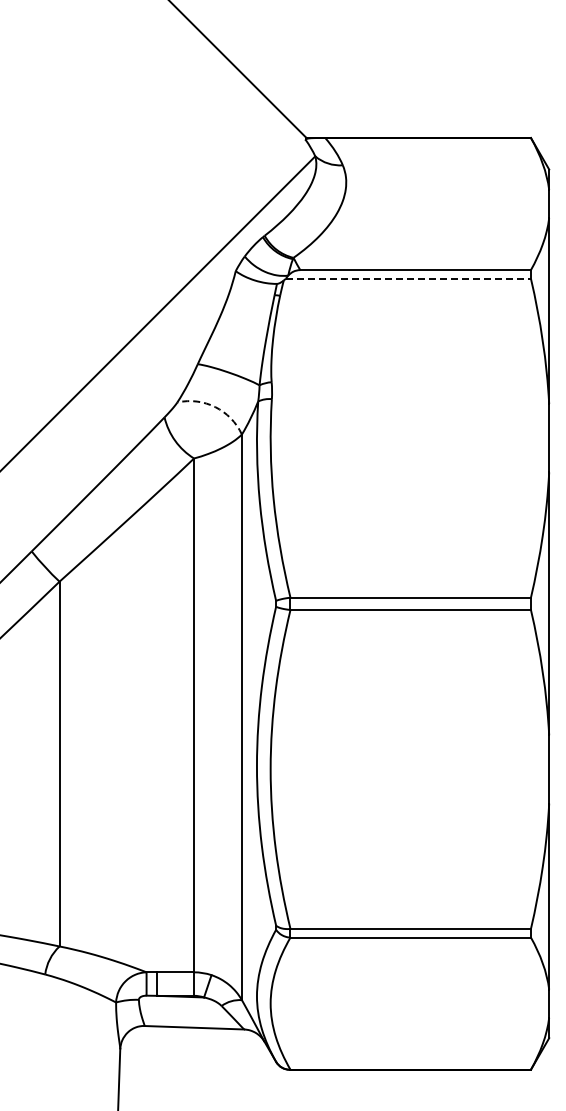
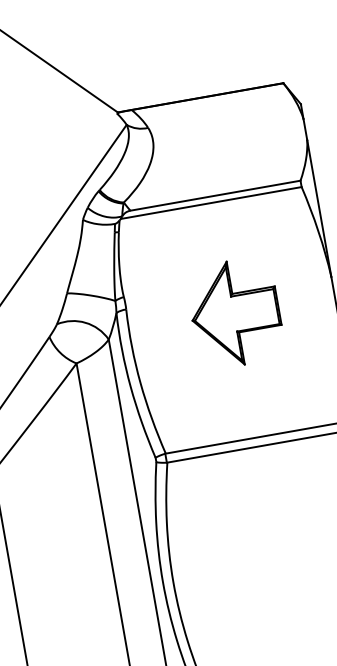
line: (408, 278) -> (211, 202), dashed -> solid
arc: (215, 407) -> (85, 323), dashed -> solid
part: (414, 428) -> (235, 312), added

